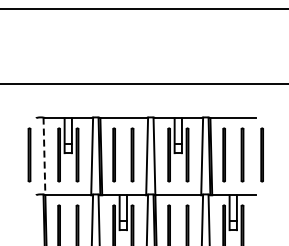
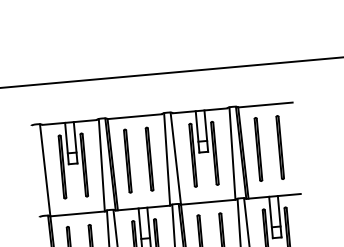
line: (29, 154) -> (27, 169), removed
line: (261, 154) -> (302, 144), removed
line: (44, 156) -> (45, 170), dashed -> solid

